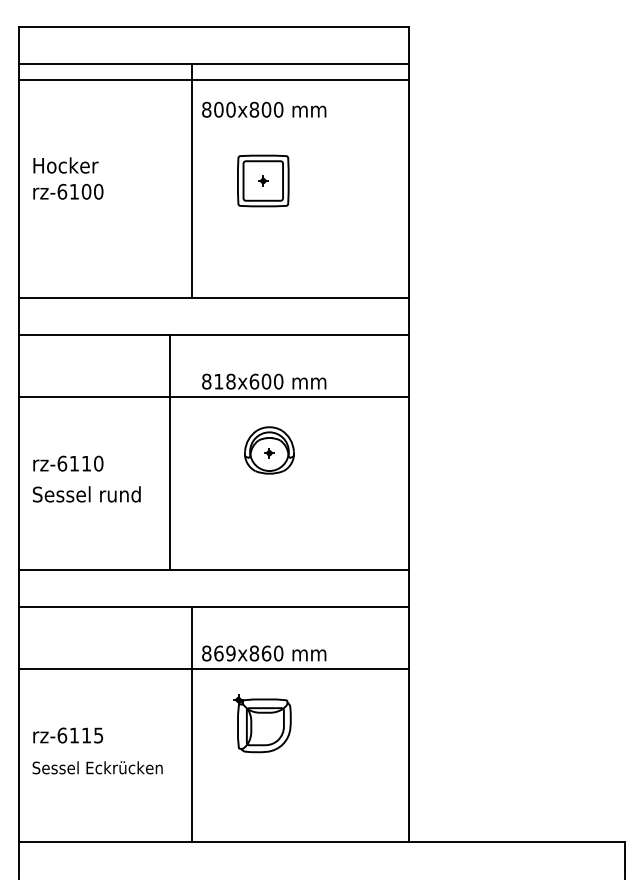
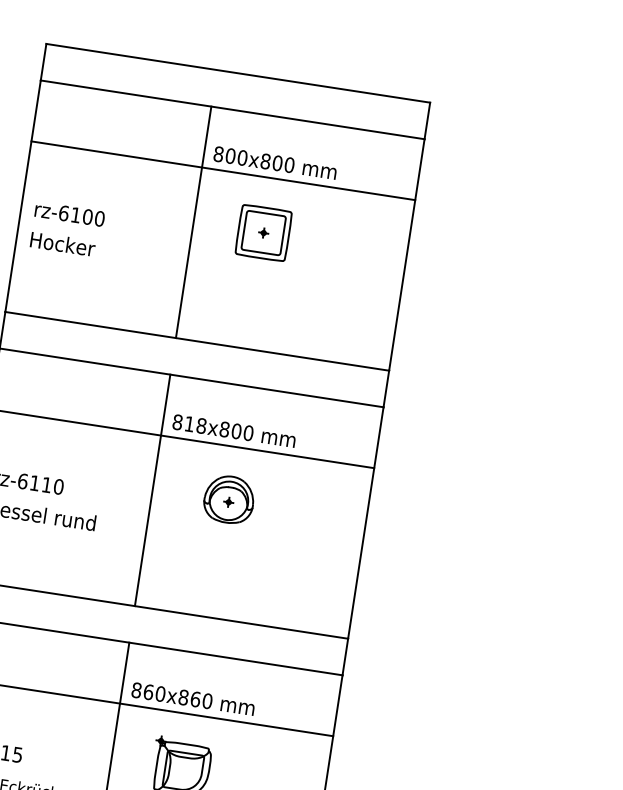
line: (213, 80) -> (222, 170), moved
text: (65, 165) -> (62, 244), moved
text: (254, 381) -> (224, 429), 818x600 -> 818x800
line: (170, 452) -> (152, 490), moved
text: (230, 653) -> (160, 693), 869x860 -> 860x860

